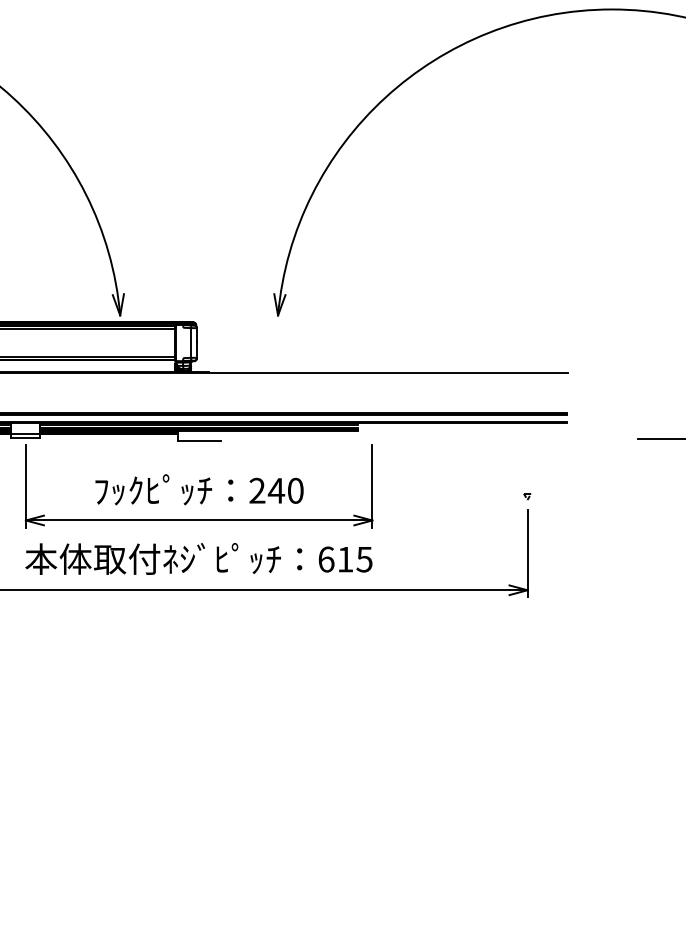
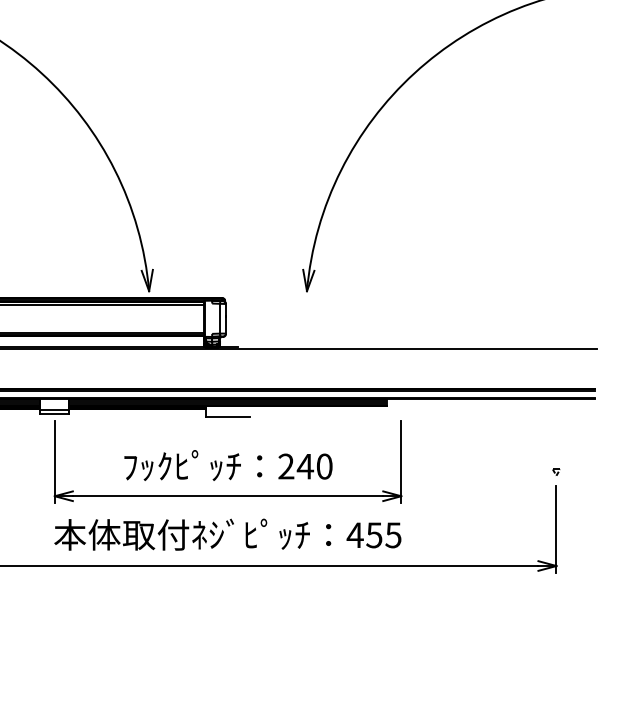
text: (335, 559) -> (364, 535), 615 -> 455

